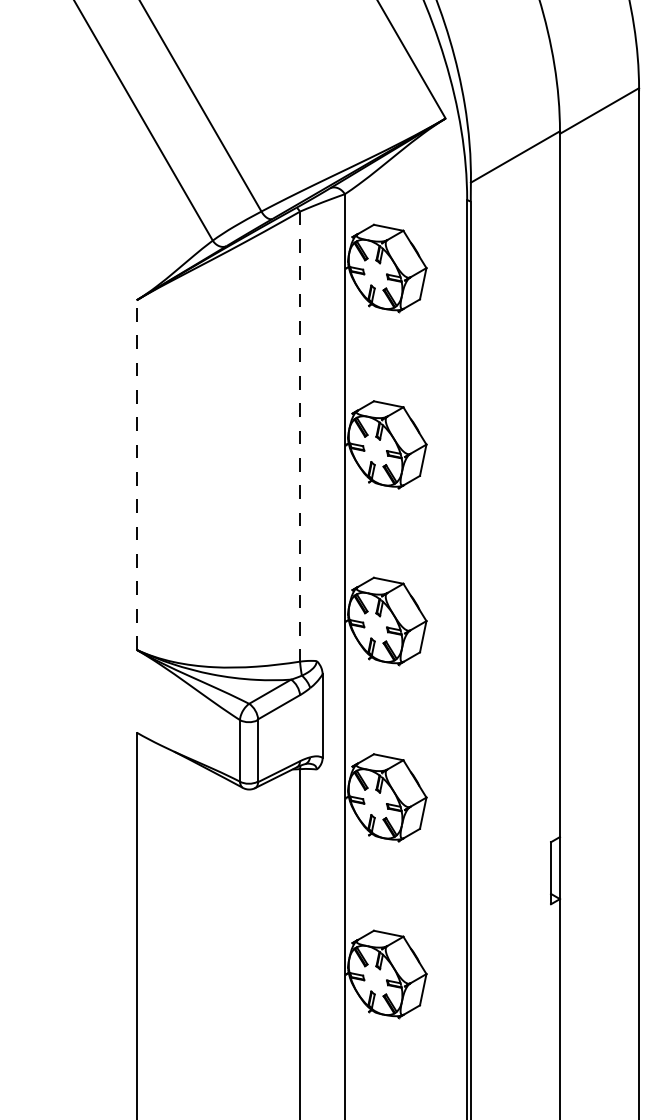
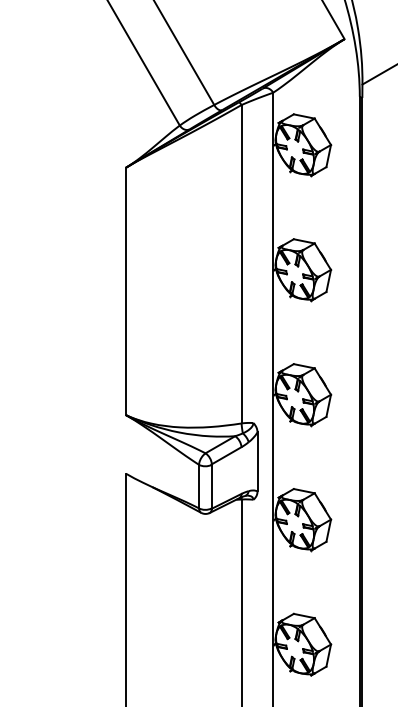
line: (300, 437) -> (241, 264), dashed -> solid
line: (136, 475) -> (125, 291), dashed -> solid

